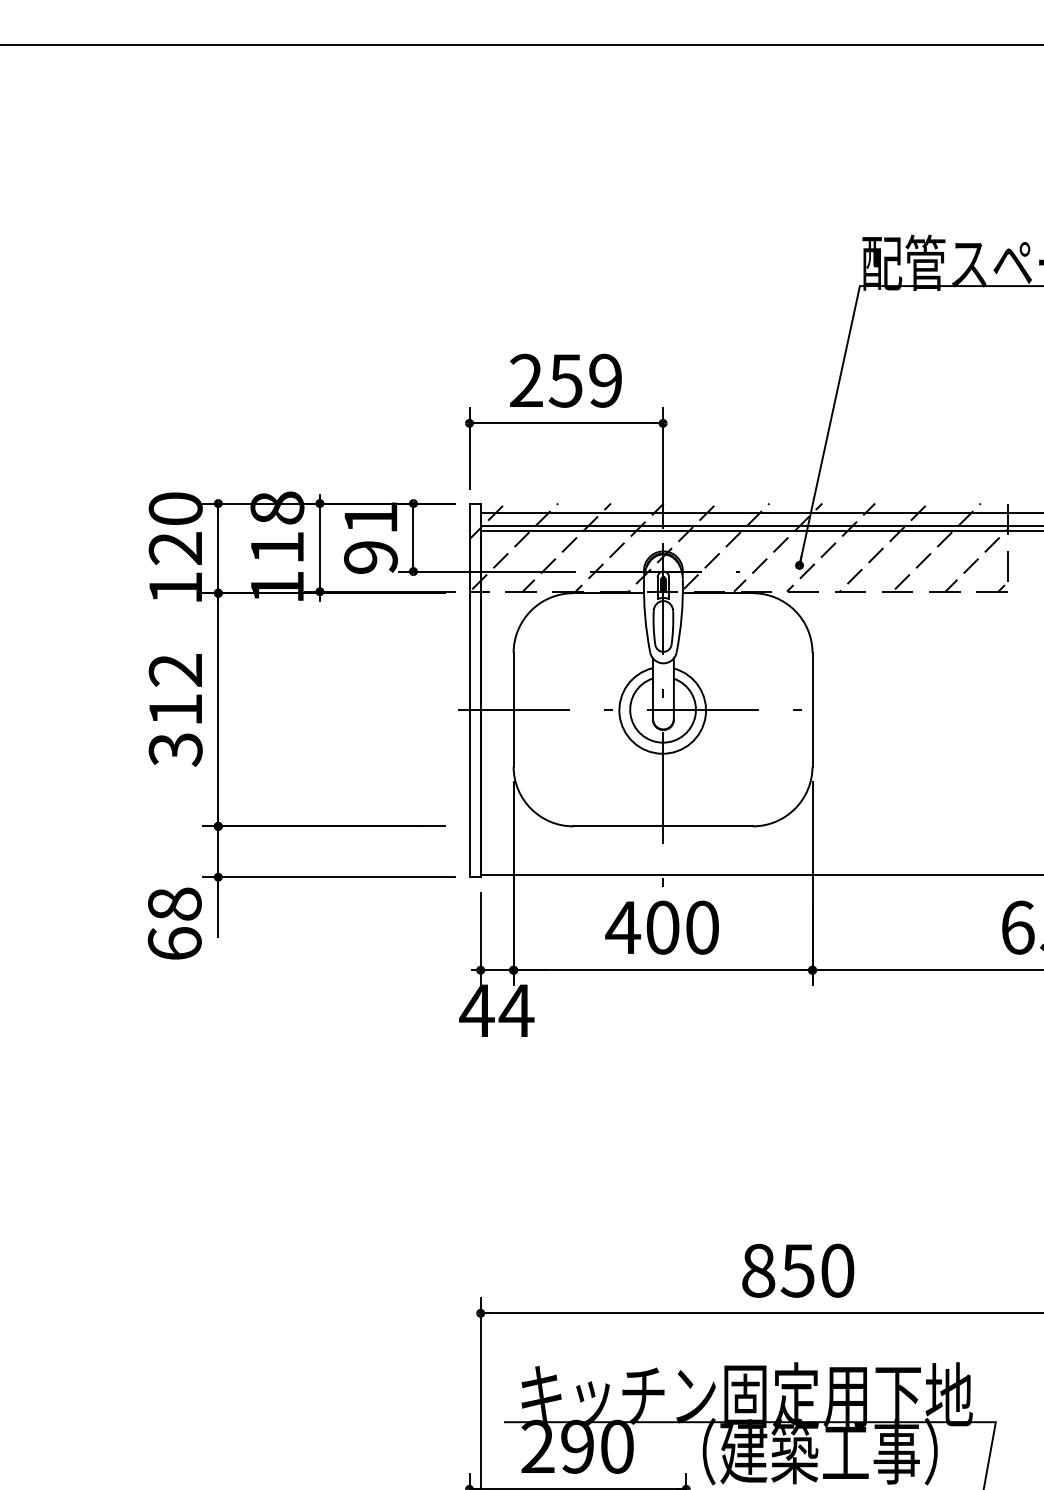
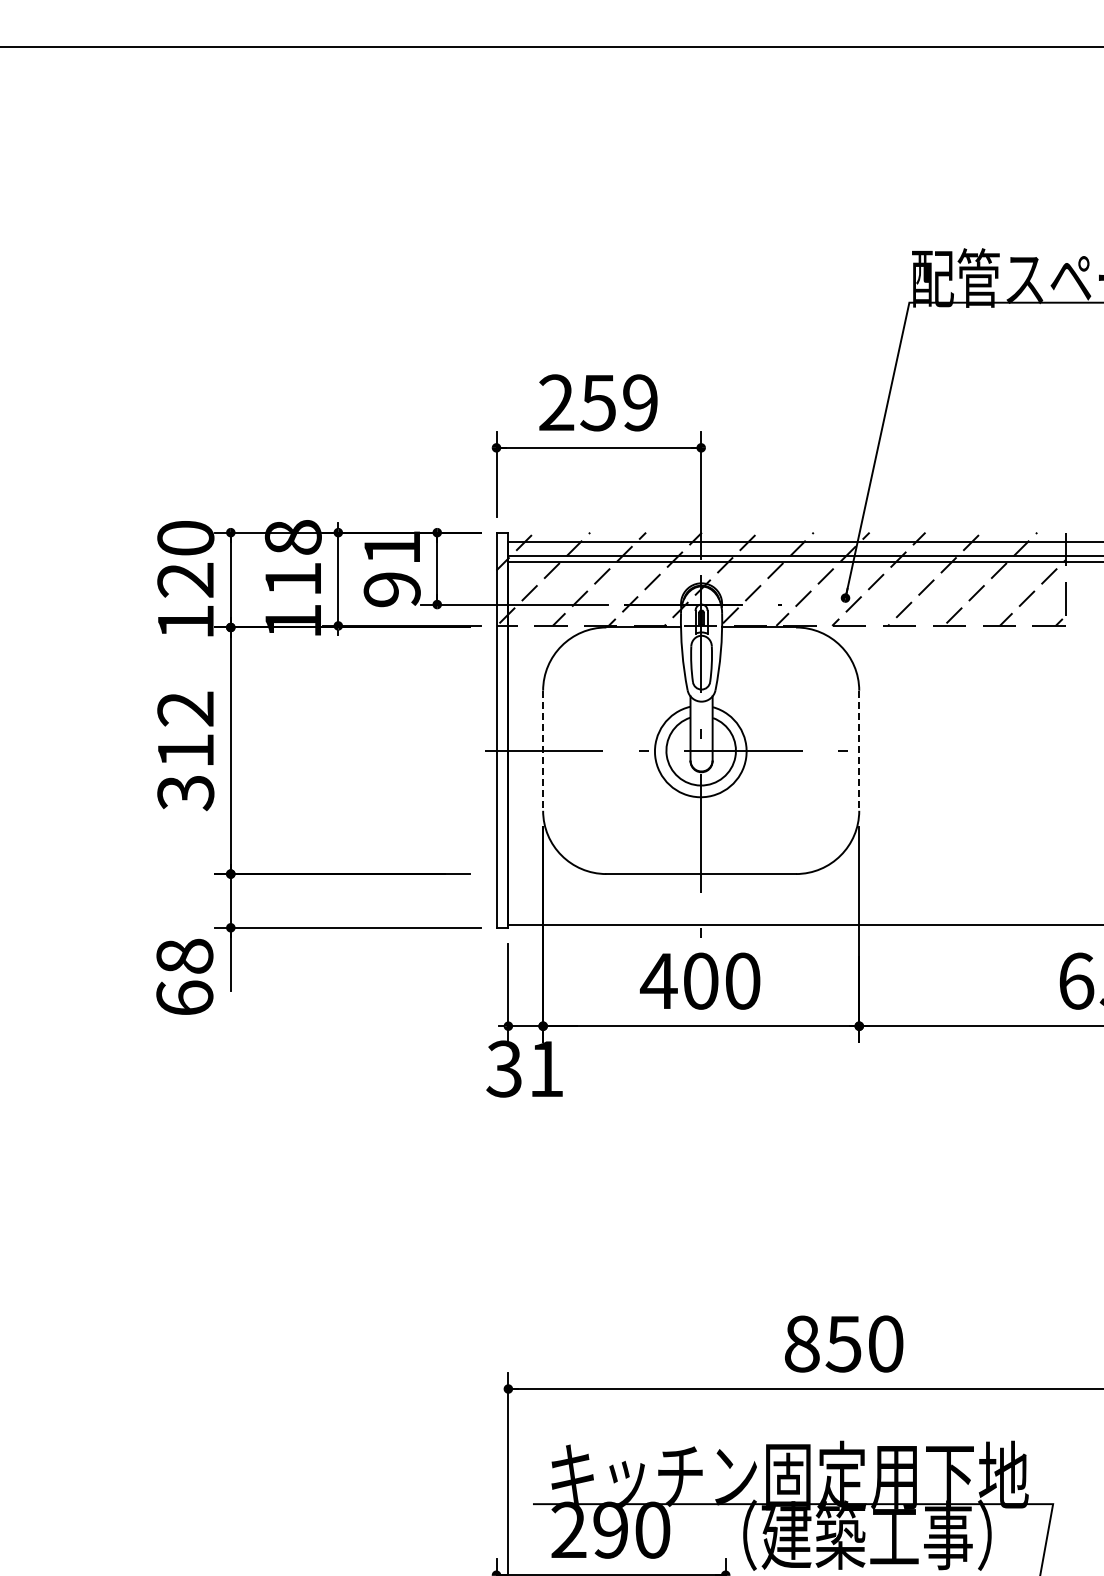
line: (513, 710) -> (543, 751), solid -> dashed
line: (812, 710) -> (859, 751), solid -> dashed
text: (496, 1010) -> (525, 1068), 44 -> 31

